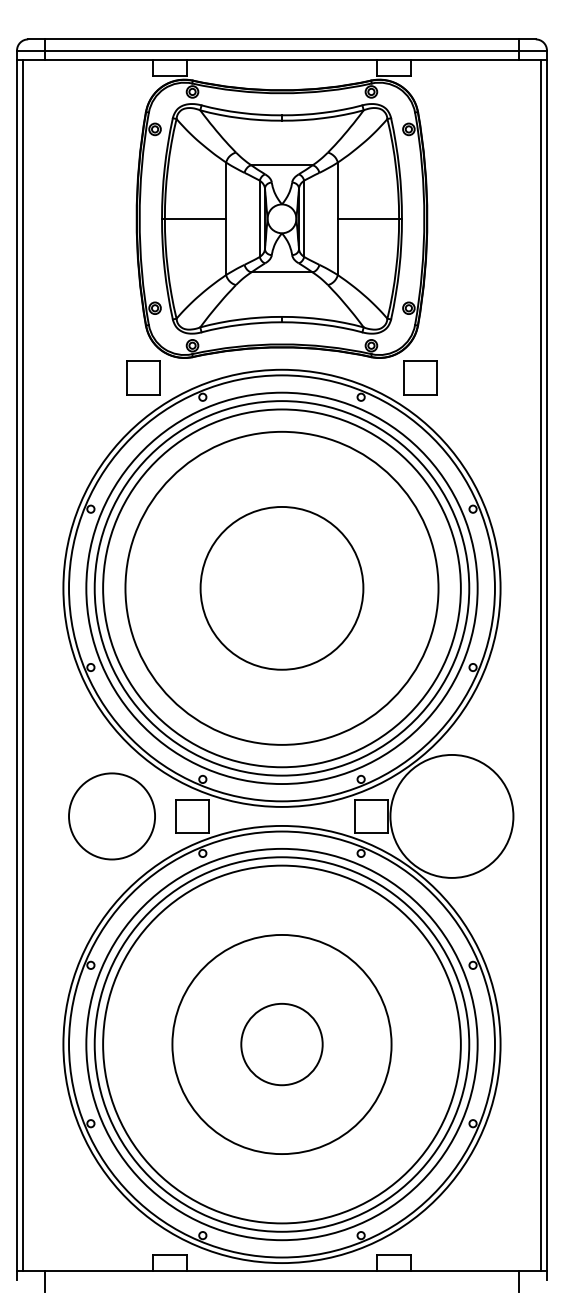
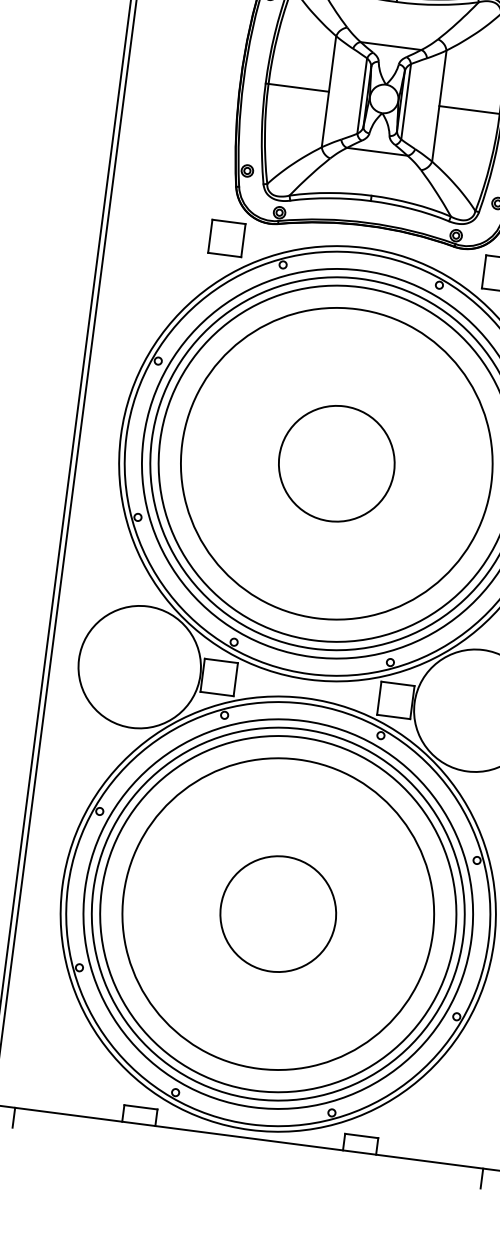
circle: (281, 588) -> (336, 463), size x0.71
circle: (111, 815) -> (139, 666), size x1.43
circle: (281, 1044) -> (277, 914), size x1.43
circle: (281, 1044) -> (277, 914), size x1.43

